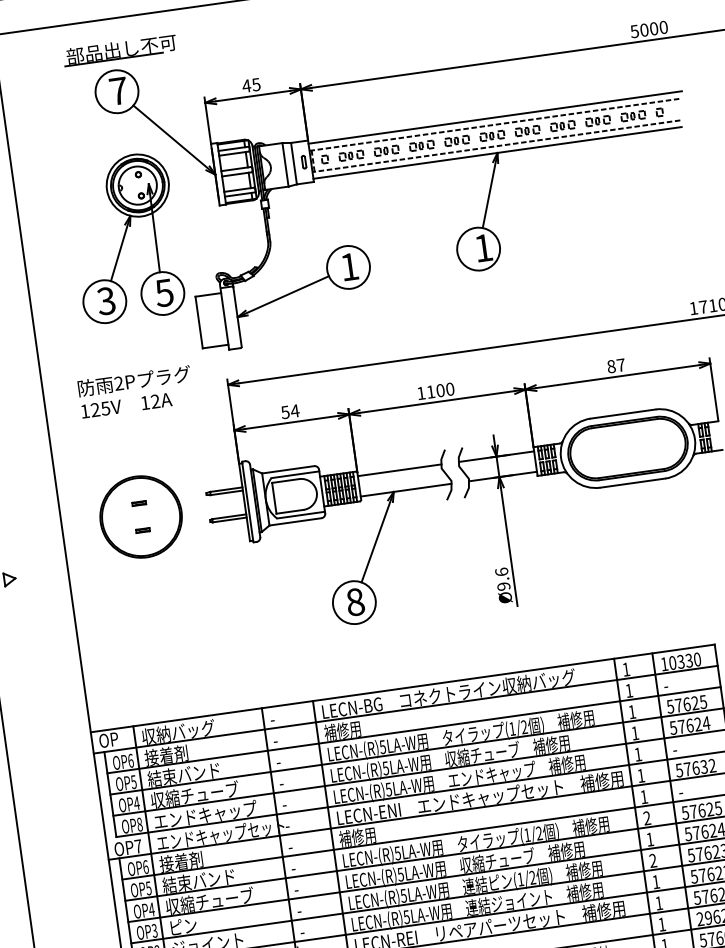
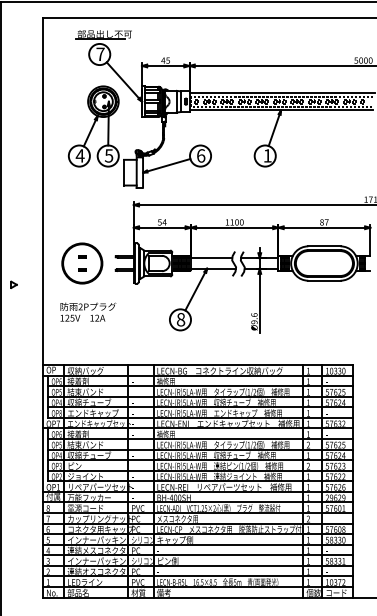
text: (350, 266) -> (201, 155), 1 -> 6
text: (104, 300) -> (79, 155), 3 -> 4
text: (136, 390) -> (88, 311), moved

